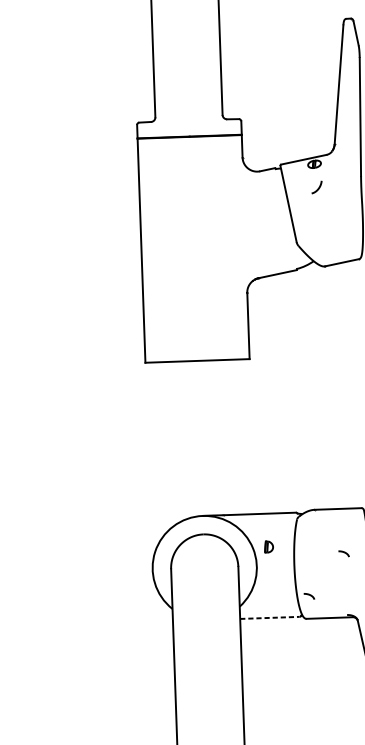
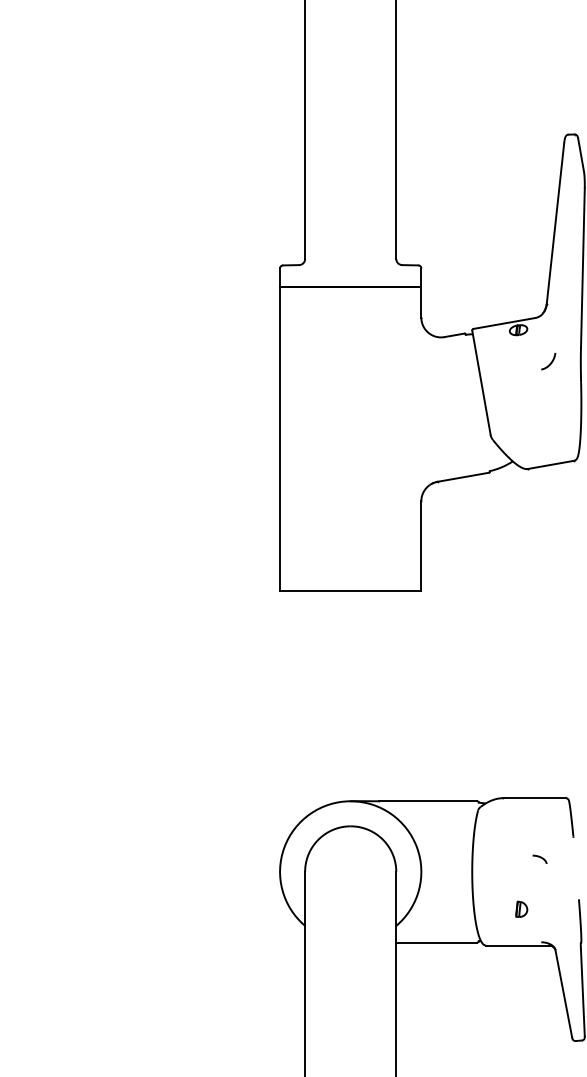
curve: (318, 188) -> (550, 362), moved
part: (268, 546) -> (521, 908), moved
curve: (308, 595) -> (490, 913), removed
line: (270, 617) -> (437, 942), dashed -> solid

